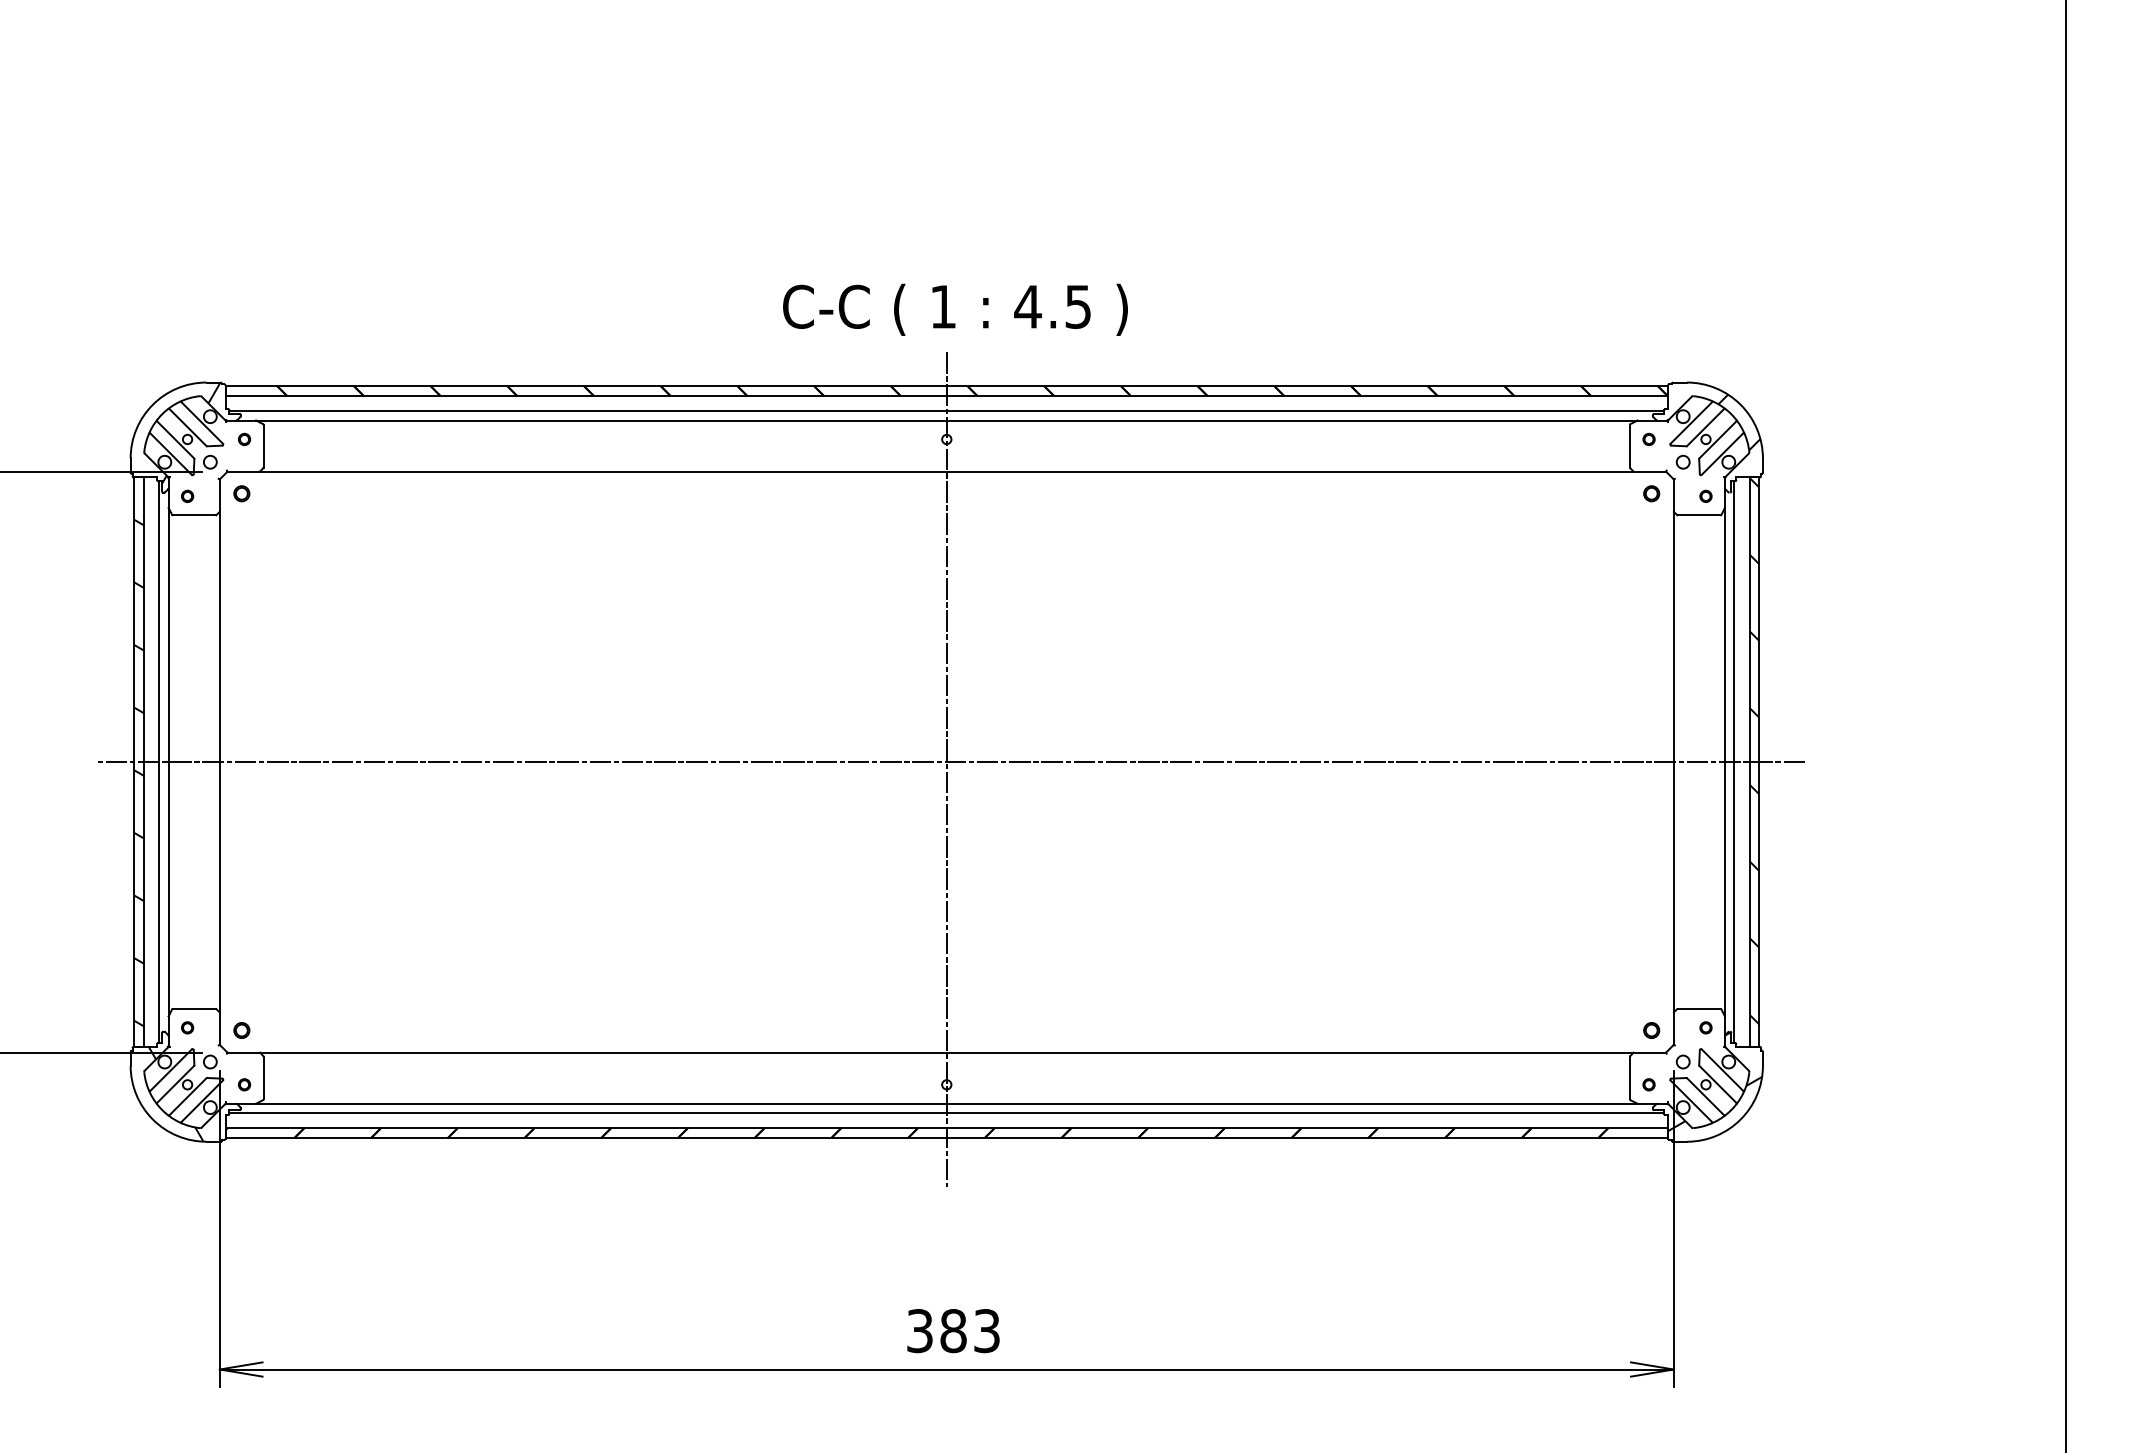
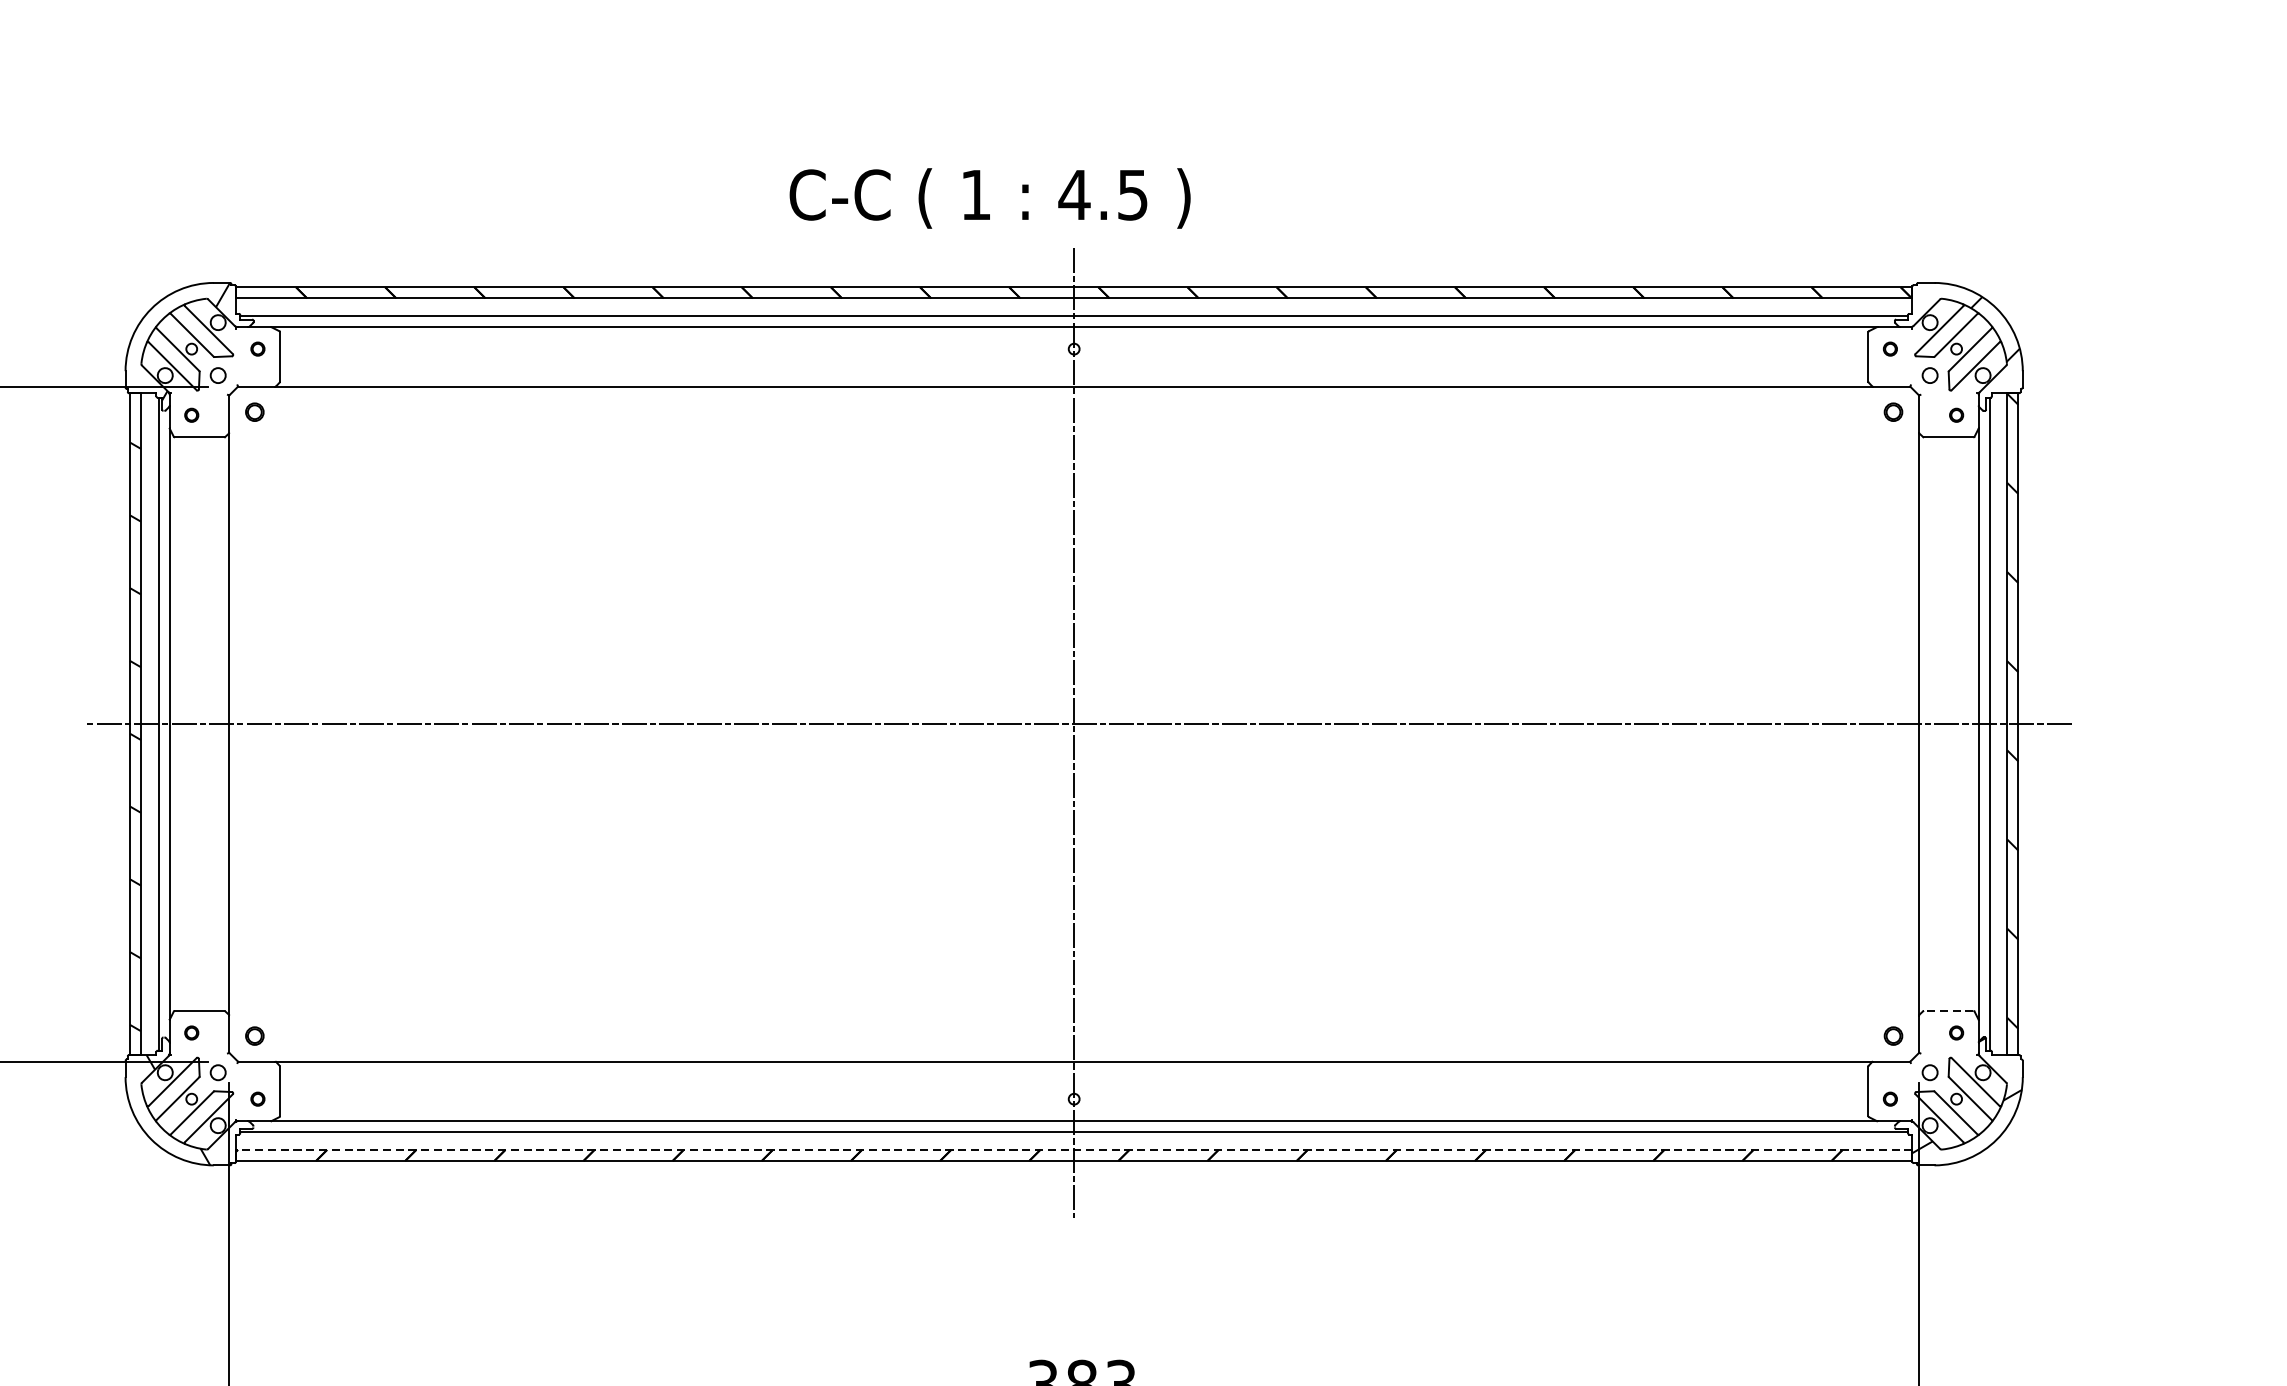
text: (955, 309) -> (990, 198), moved
line: (1698, 1008) -> (1947, 1010), solid -> dashed
line: (946, 1128) -> (1073, 1149), solid -> dashed

